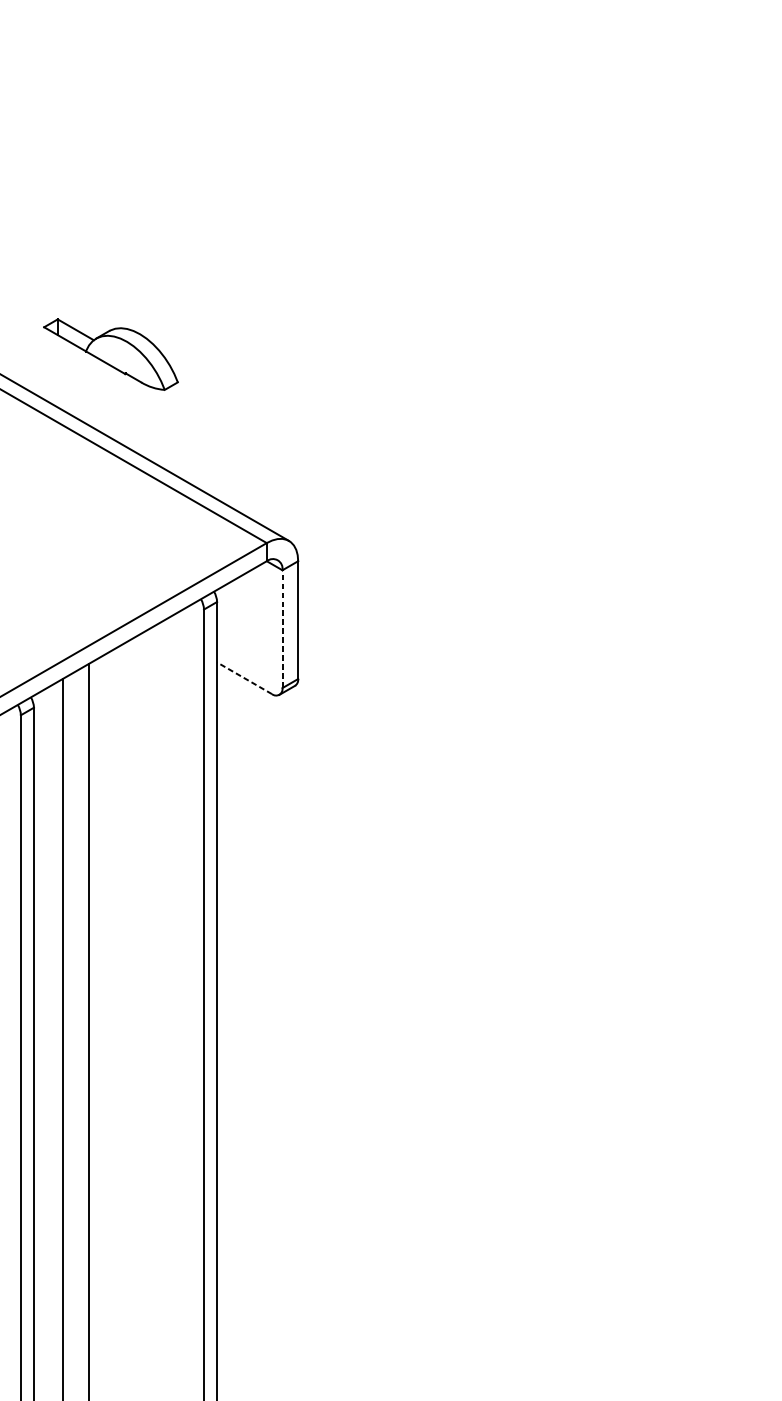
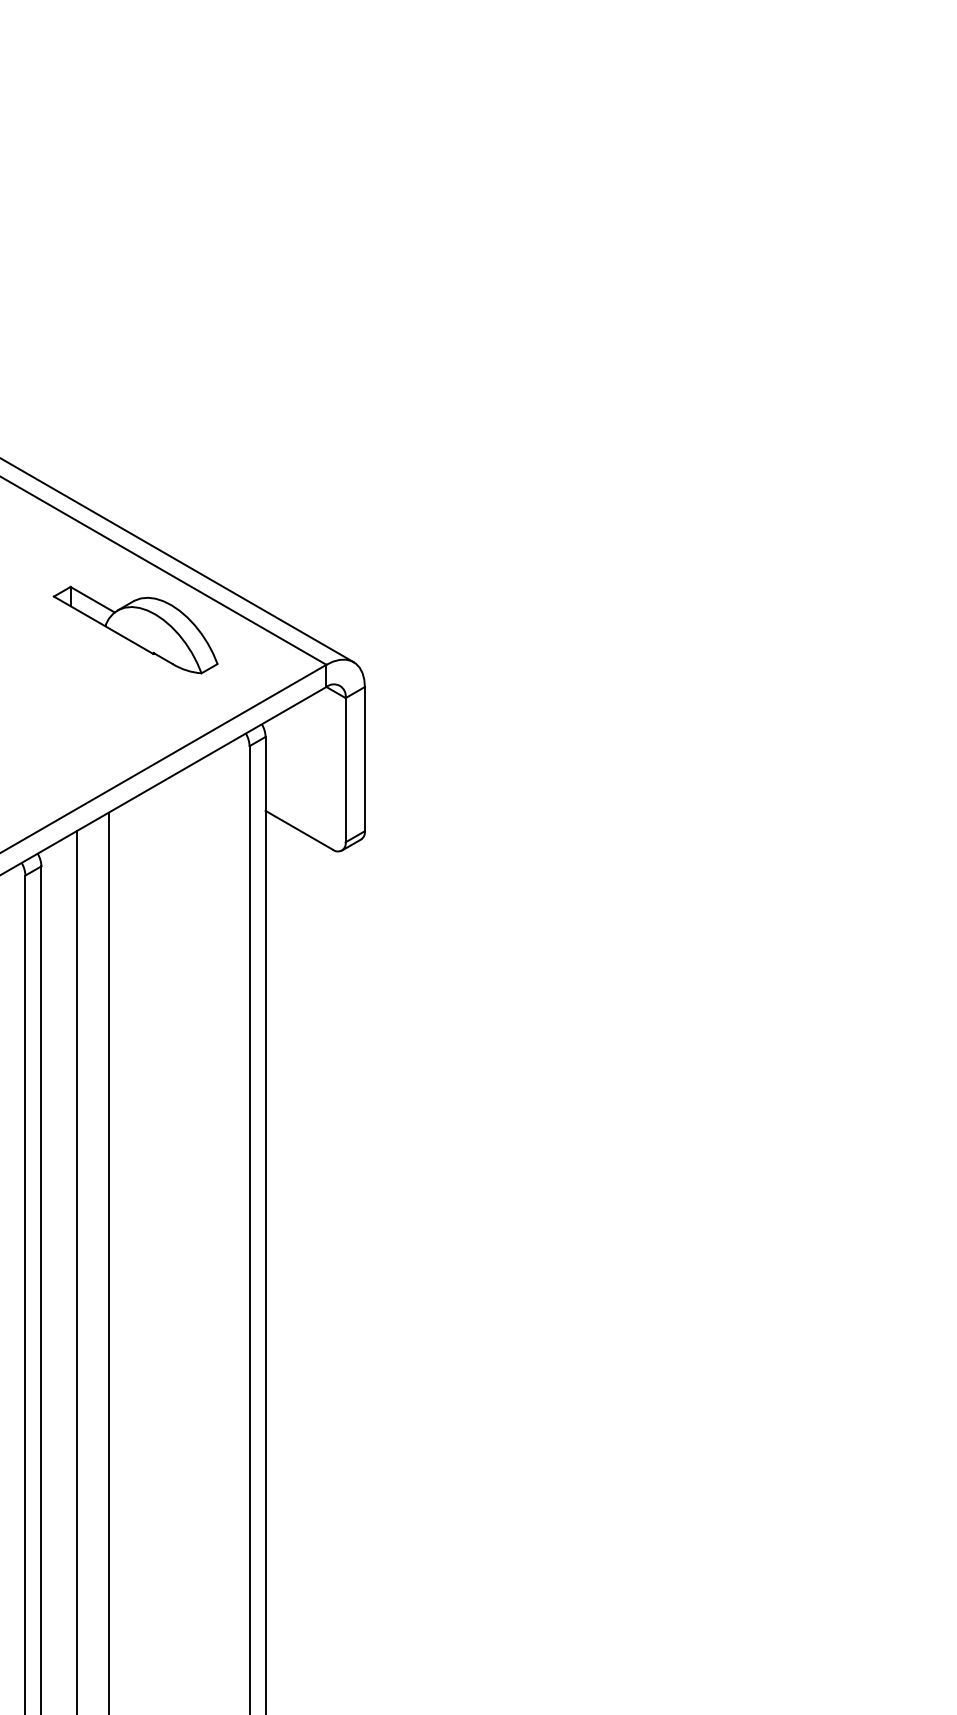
part: (110, 354) -> (135, 629), moved
line: (282, 628) -> (345, 769), dashed -> solid
line: (244, 678) -> (299, 830), dashed -> solid

